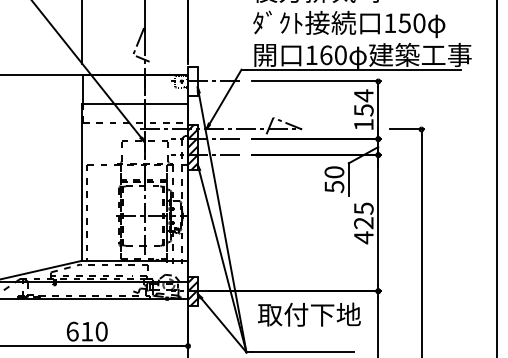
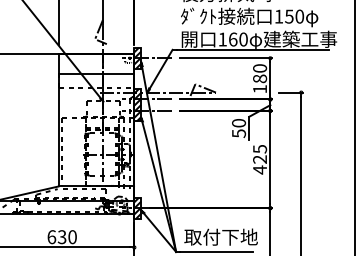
hatch: (192, 81) -> (137, 58), added
text: (363, 102) -> (259, 73), 154 -> 180
text: (309, 314) -> (221, 237), moved
text: (86, 331) -> (61, 237), 610 -> 630

